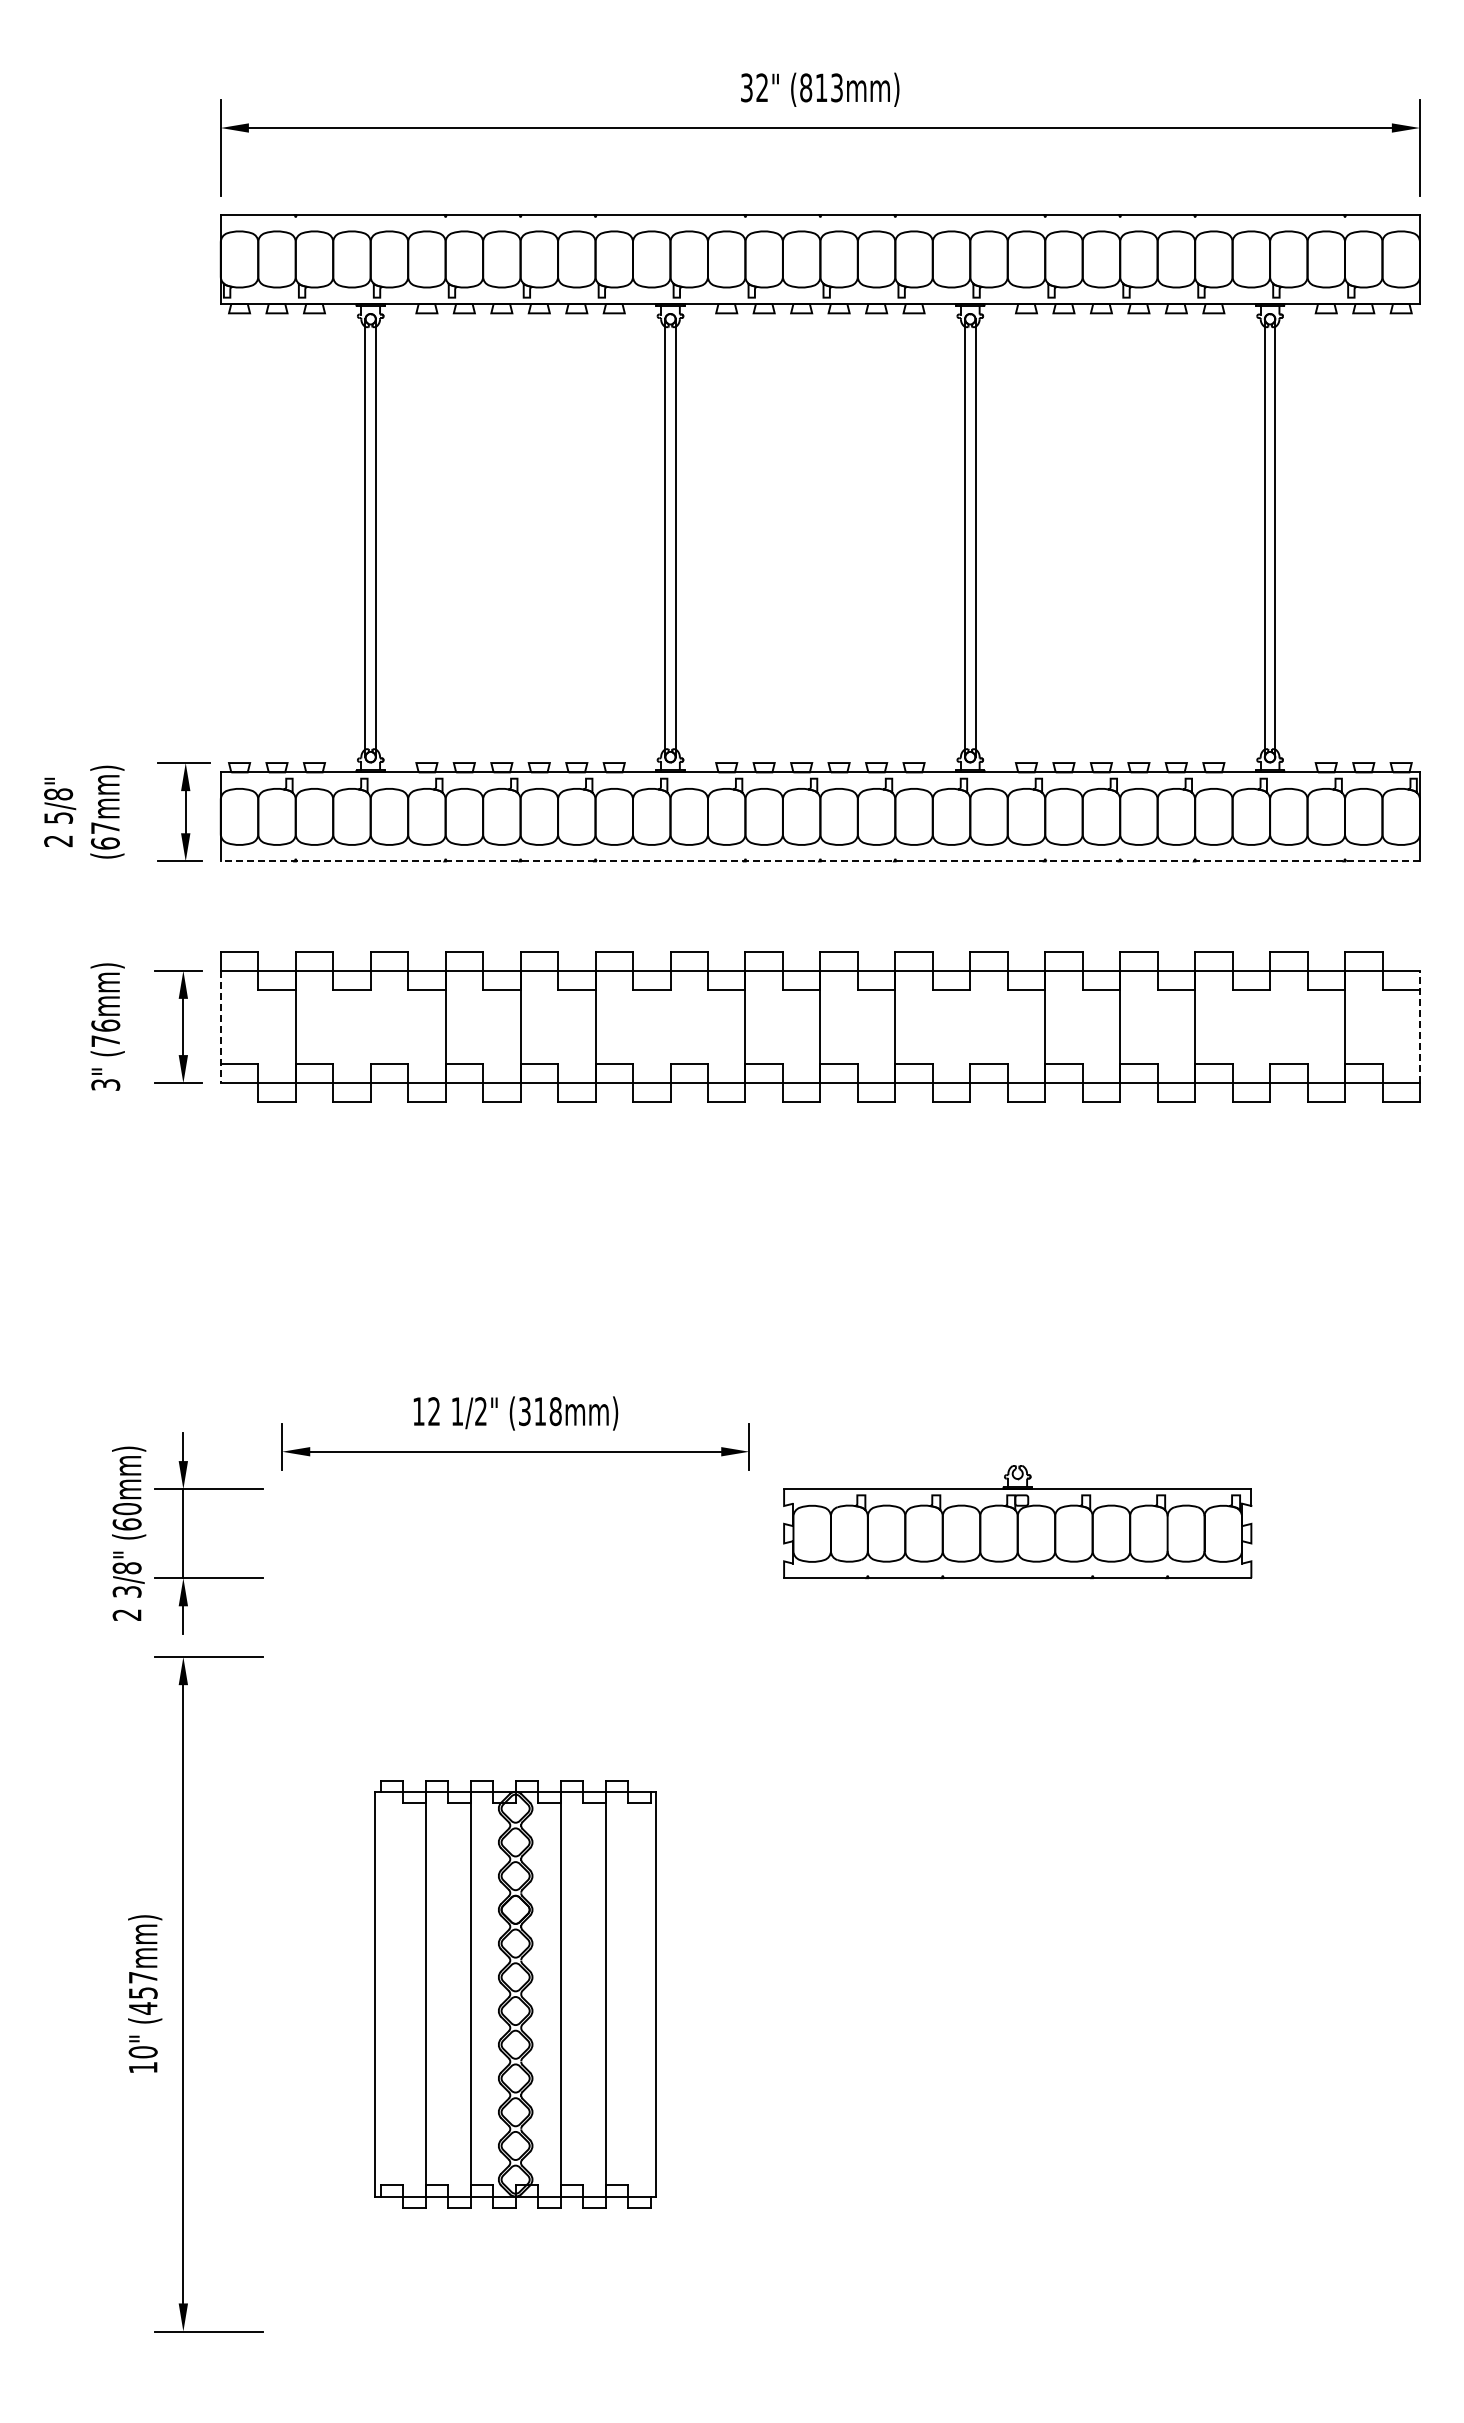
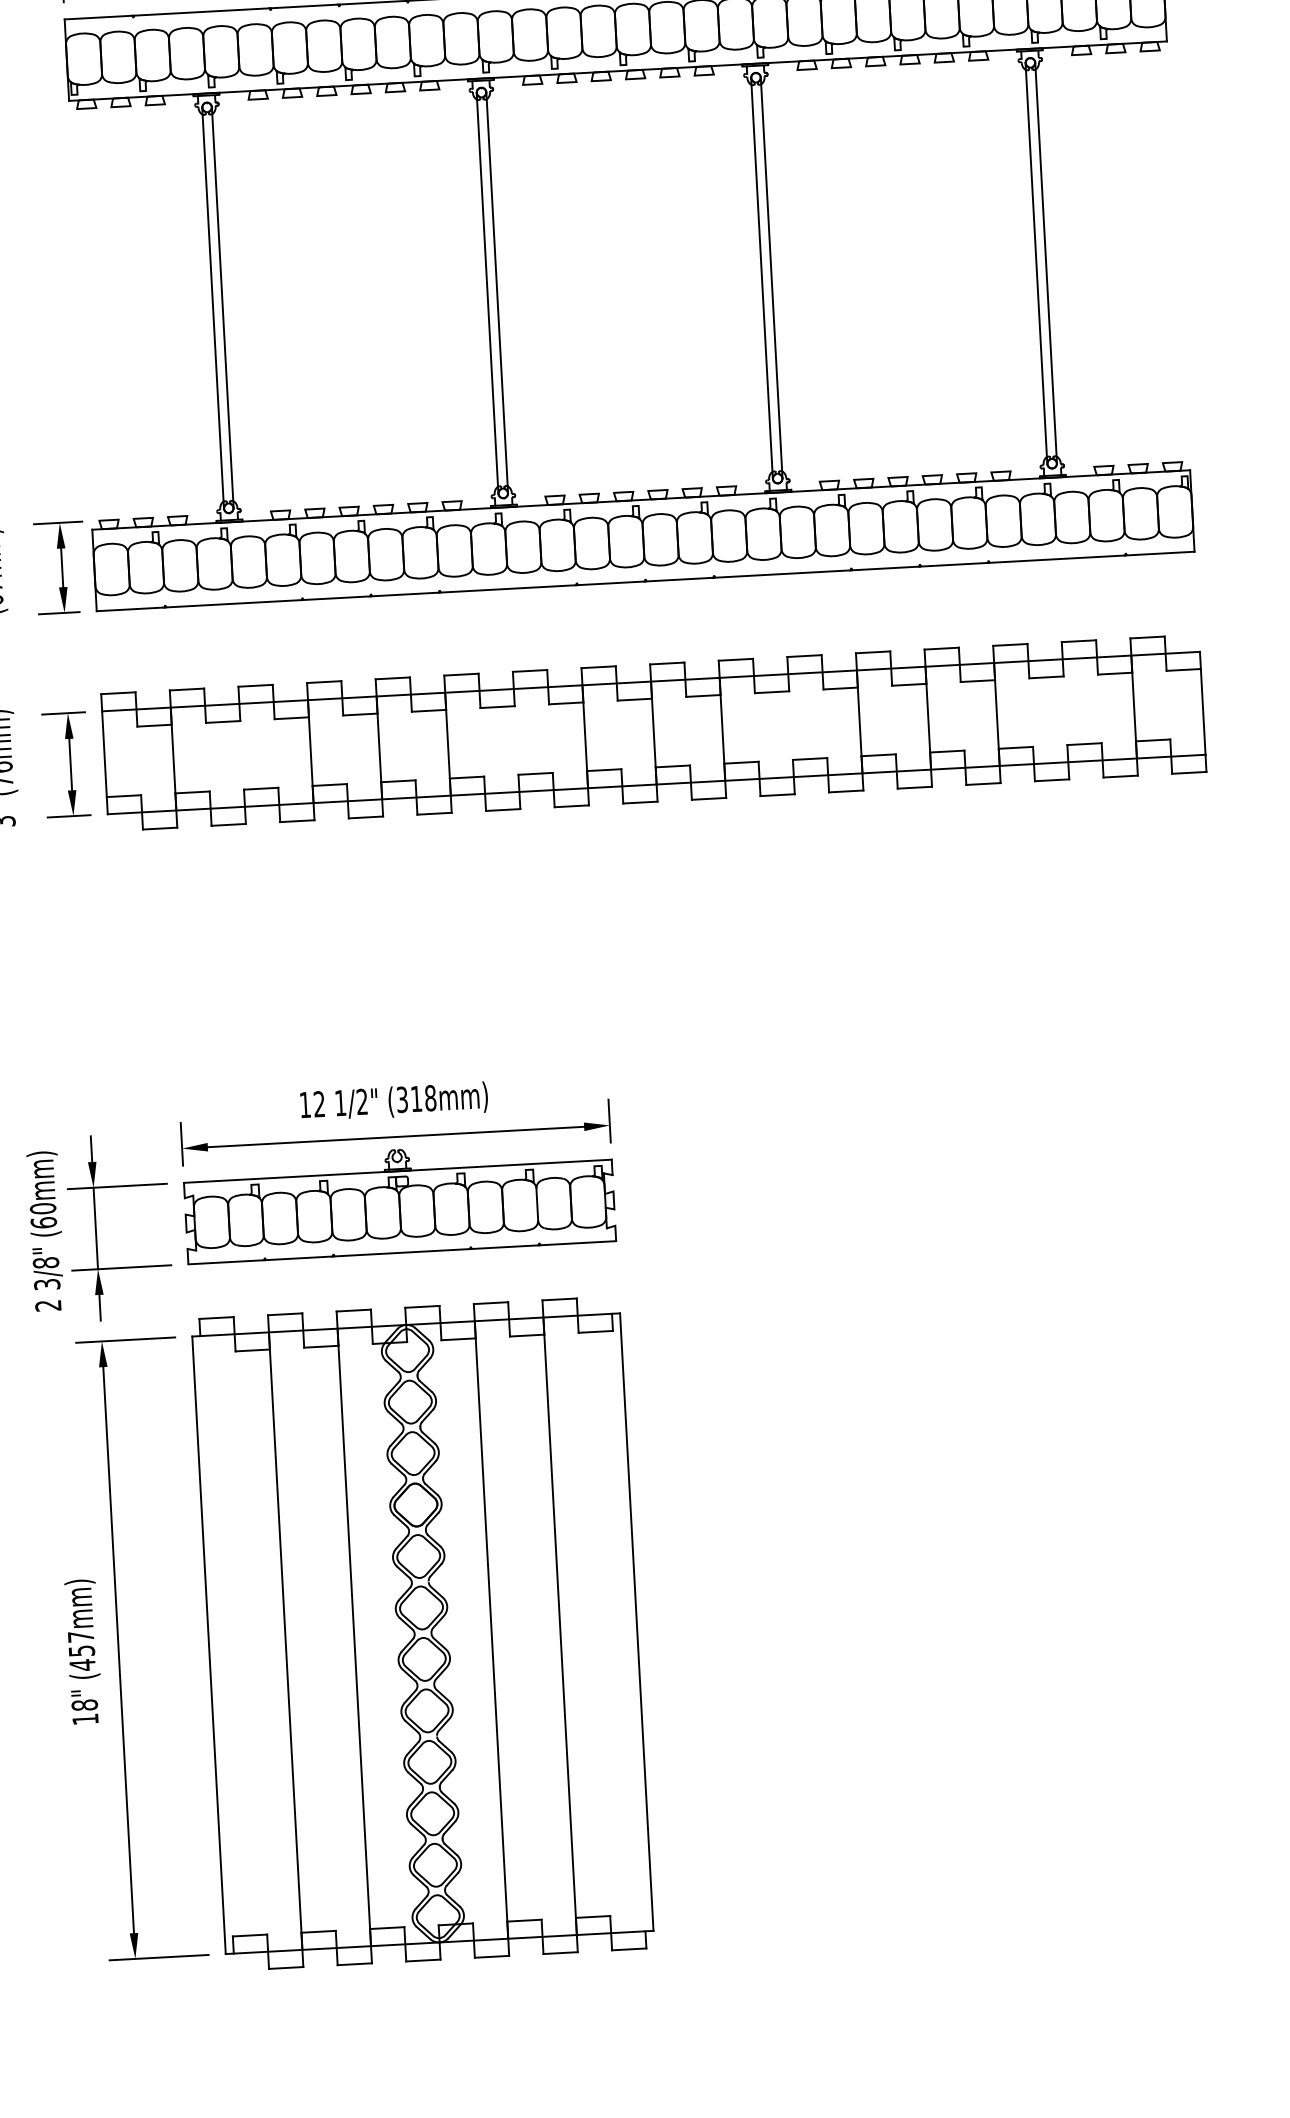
line: (820, 861) -> (645, 581), dashed -> solid
line: (1419, 1026) -> (1202, 702), dashed -> solid
line: (220, 1027) -> (104, 763), dashed -> solid
part: (1017, 1522) -> (399, 1201), moved
part: (515, 1993) -> (422, 1632), size x1.67
text: (143, 2052) -> (85, 1705), 10" -> 18"

